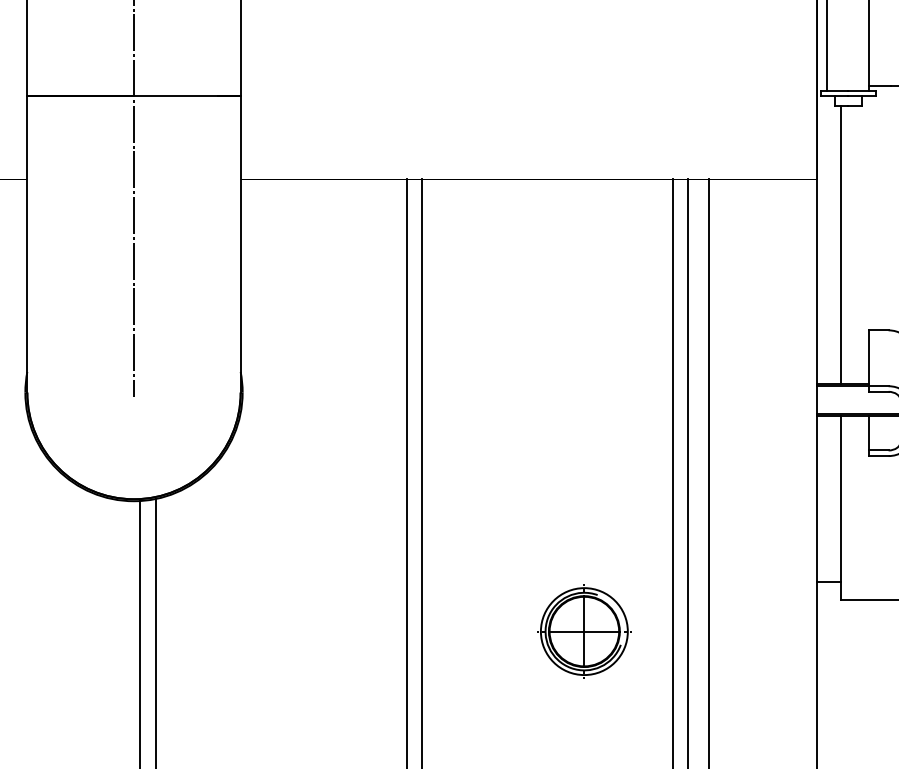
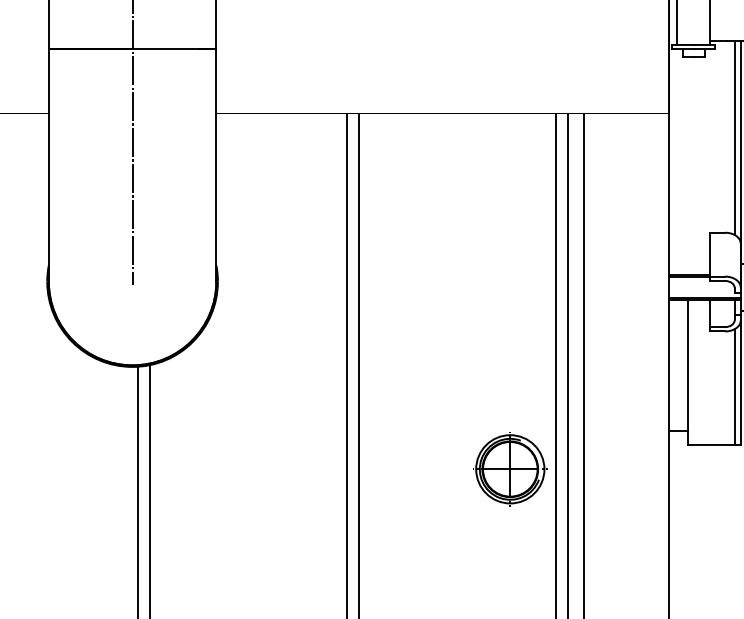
line: (841, 244) -> (688, 165), removed
part: (584, 631) -> (510, 469), moved

